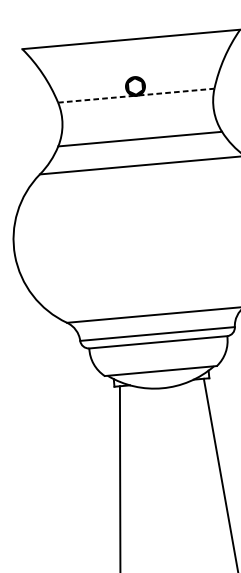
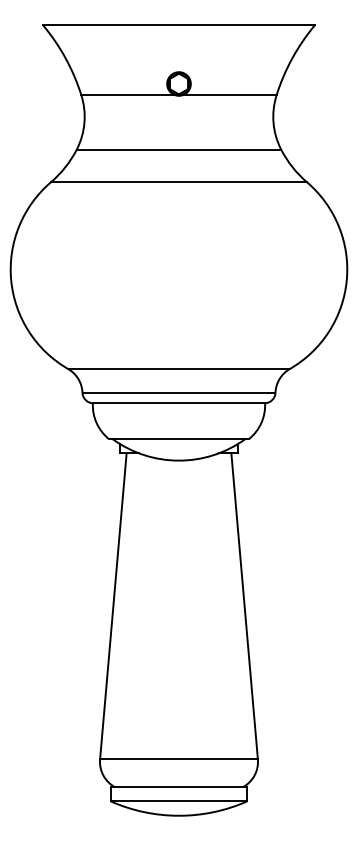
line: (176, 92) -> (229, 95), dashed -> solid
line: (96, 99) -> (129, 95), dashed -> solid

